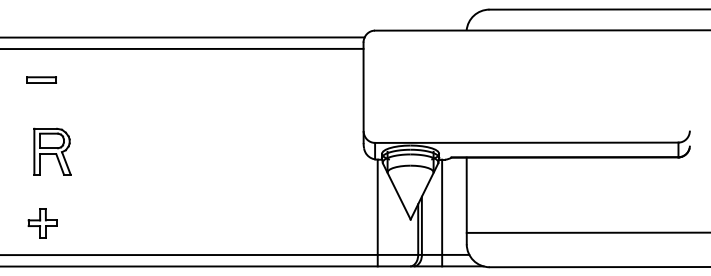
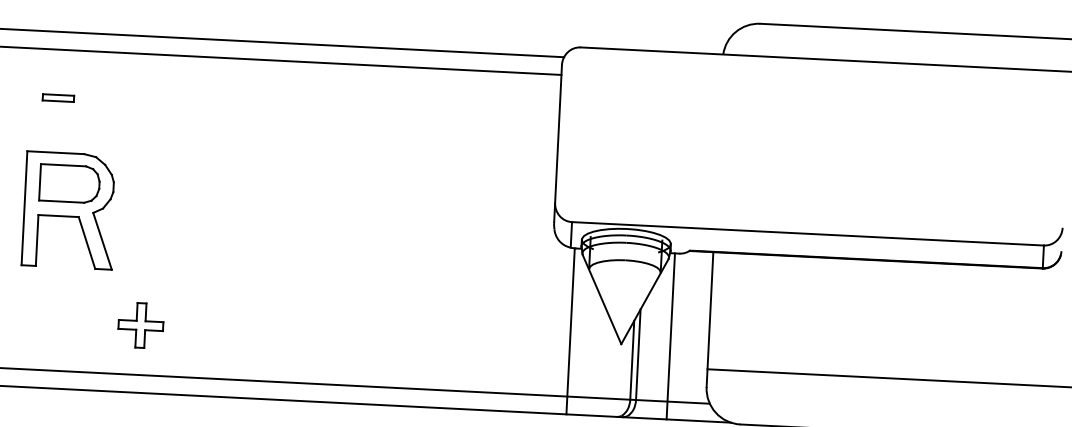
part: (41, 79) -> (58, 97), size x0.7
part: (52, 151) -> (69, 210), size x1.6
part: (42, 223) -> (140, 325), moved

